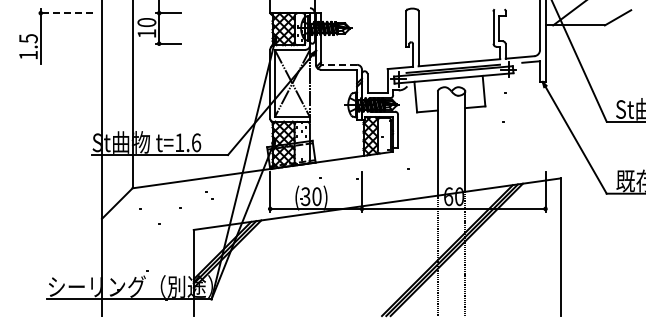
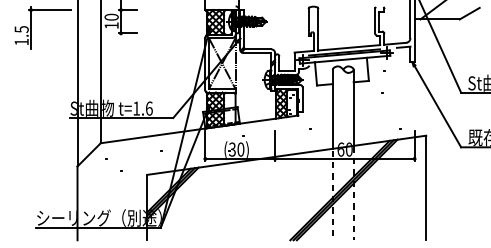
line: (65, 13) -> (49, 10), dashed -> solid
line: (338, 64) -> (257, 49), dashed -> solid

